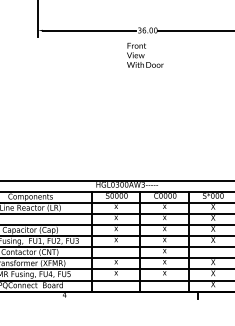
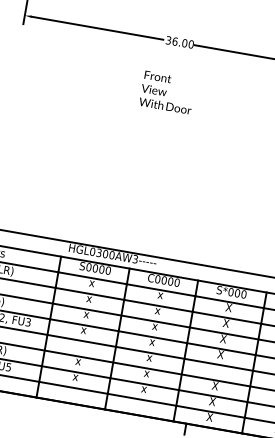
text: (145, 54) -> (168, 91), moved

